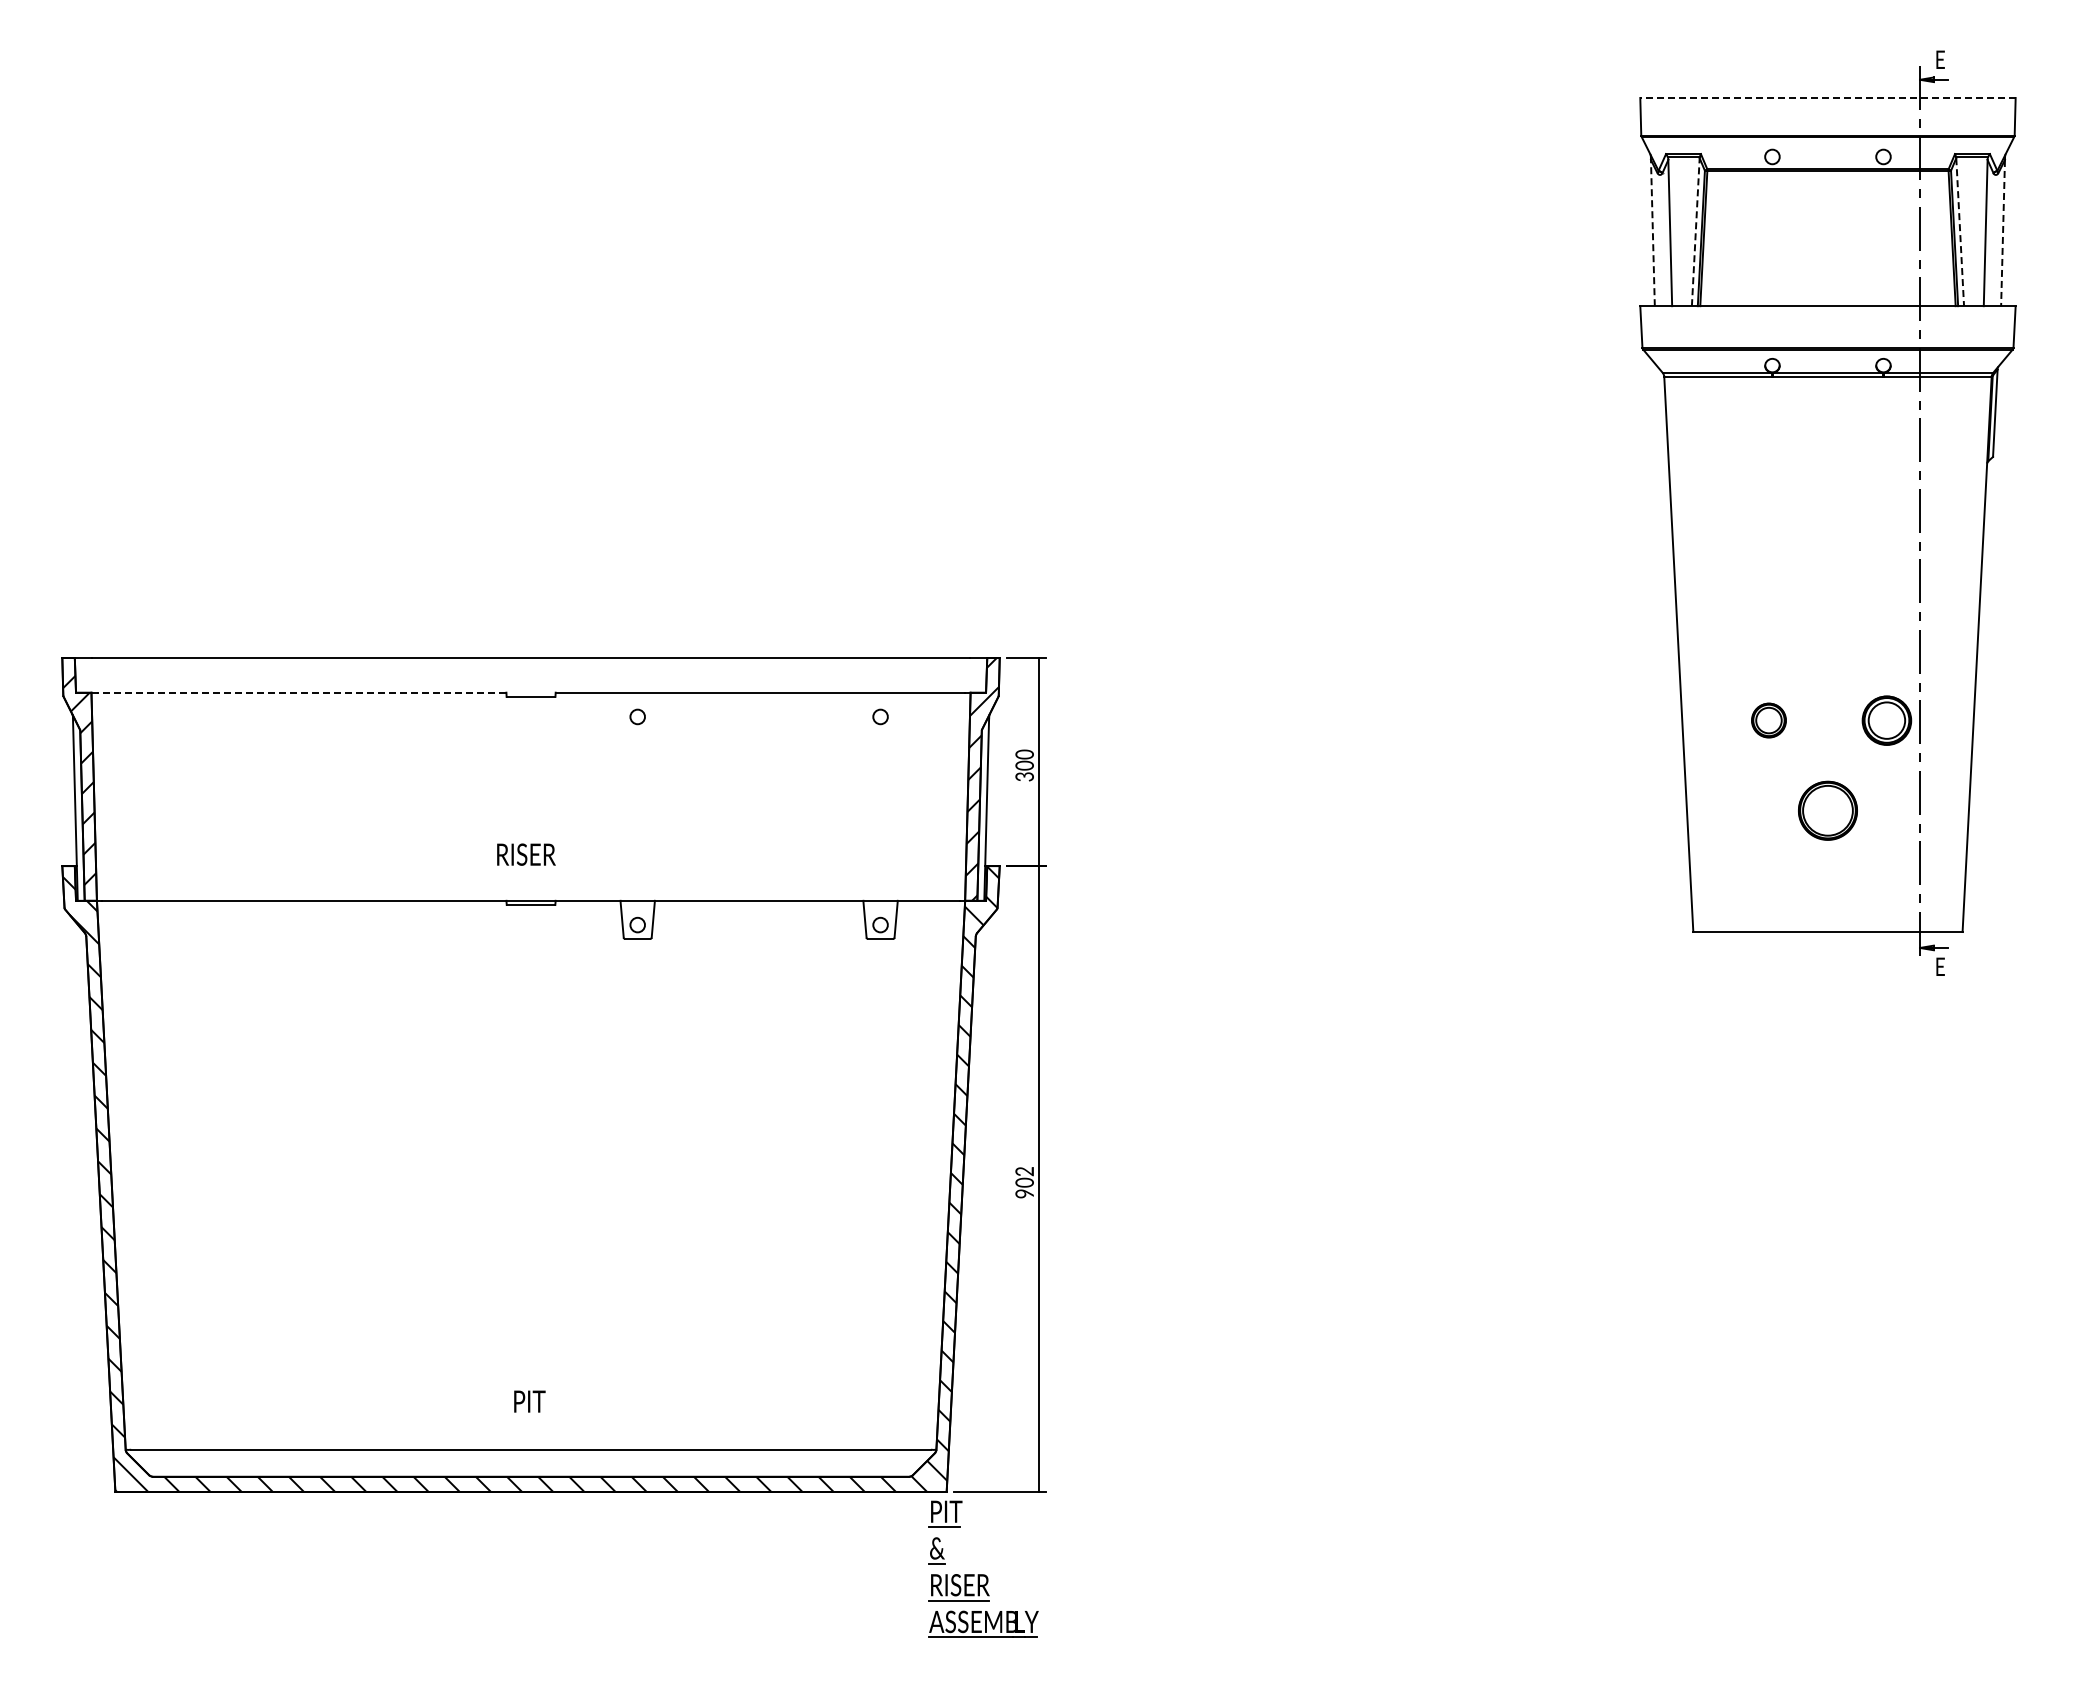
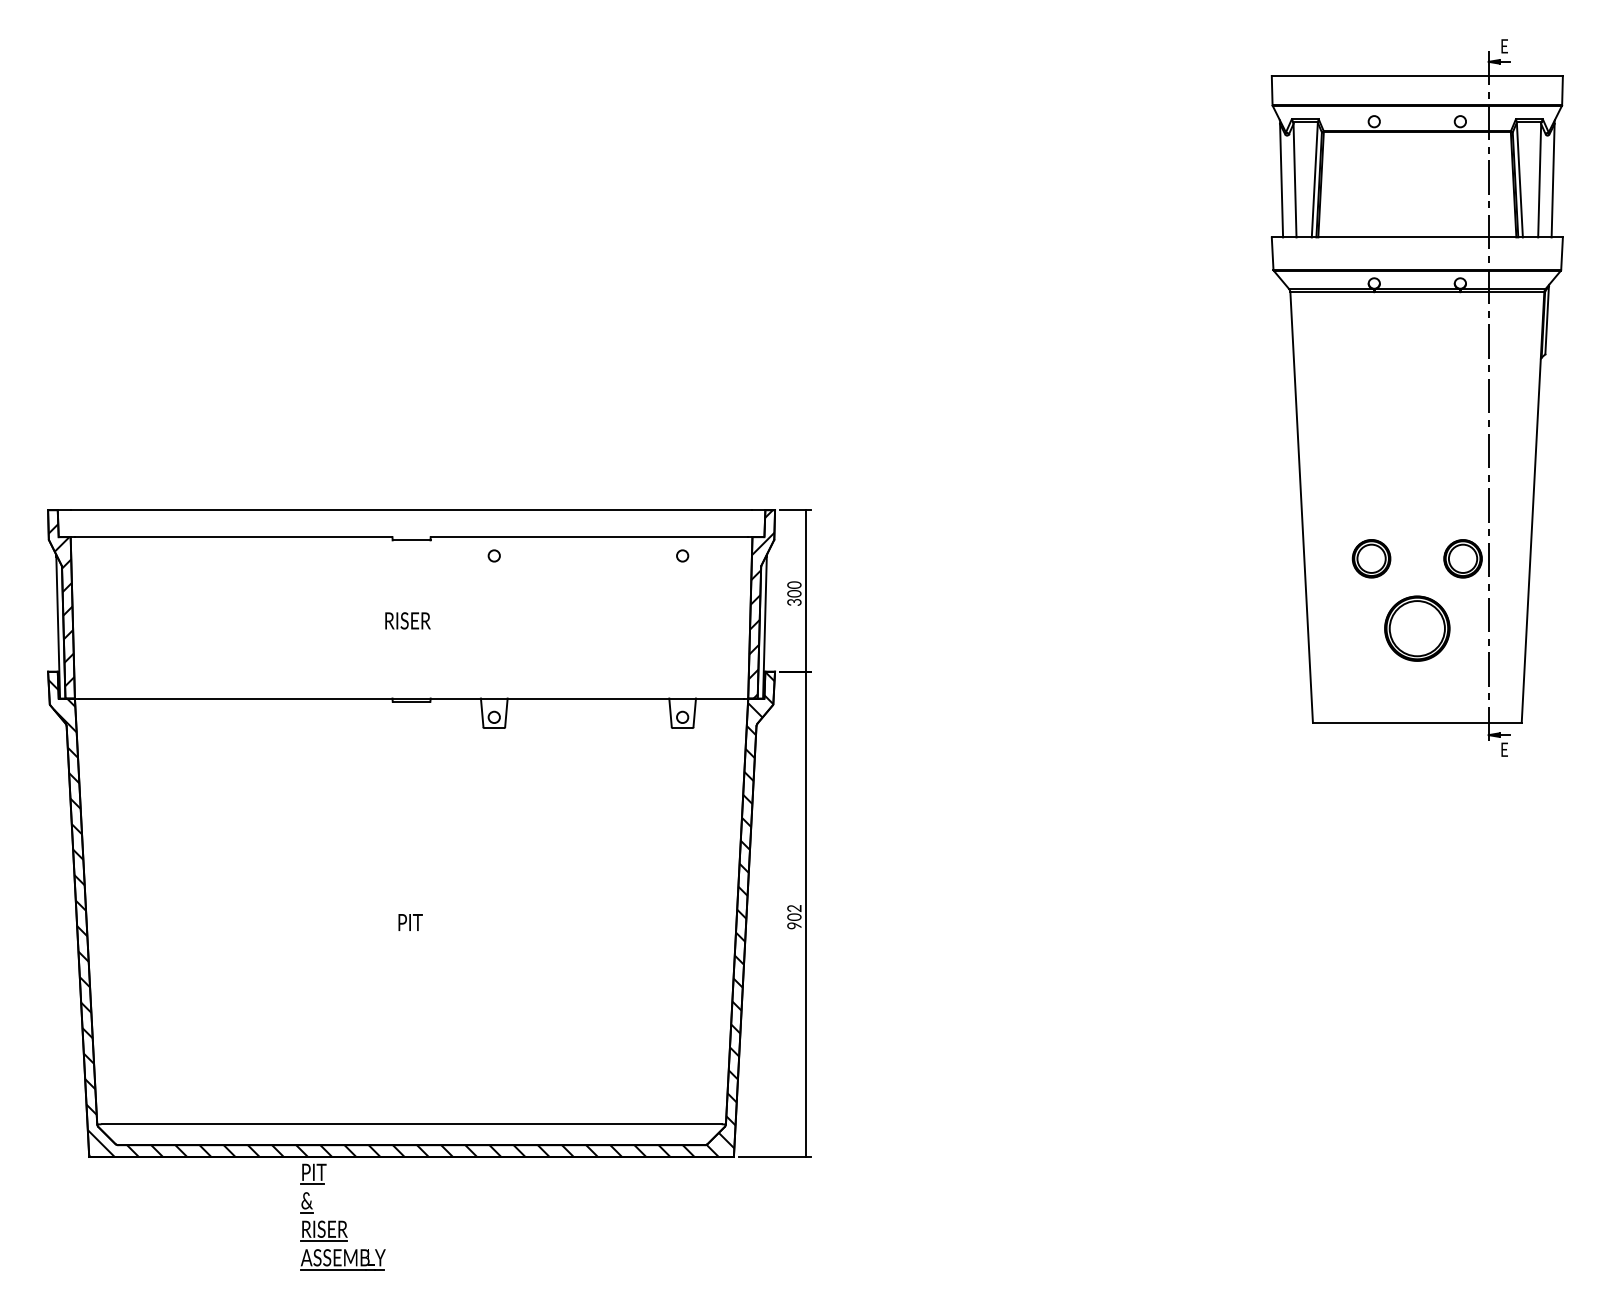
line: (1827, 98) -> (1416, 76), dashed -> solid
line: (1695, 231) -> (1314, 179), dashed -> solid
line: (1652, 232) -> (1281, 180), dashed -> solid
line: (1960, 232) -> (1520, 180), dashed -> solid
line: (2003, 233) -> (1553, 181), dashed -> solid
line: (301, 692) -> (233, 537), dashed -> solid
part: (1768, 720) -> (1371, 558), size x1.43
part: (1827, 810) -> (1416, 628), size x1.43
text: (526, 854) -> (408, 620), moved
text: (529, 1401) -> (410, 922), moved
part: (983, 1568) -> (342, 1216), moved

